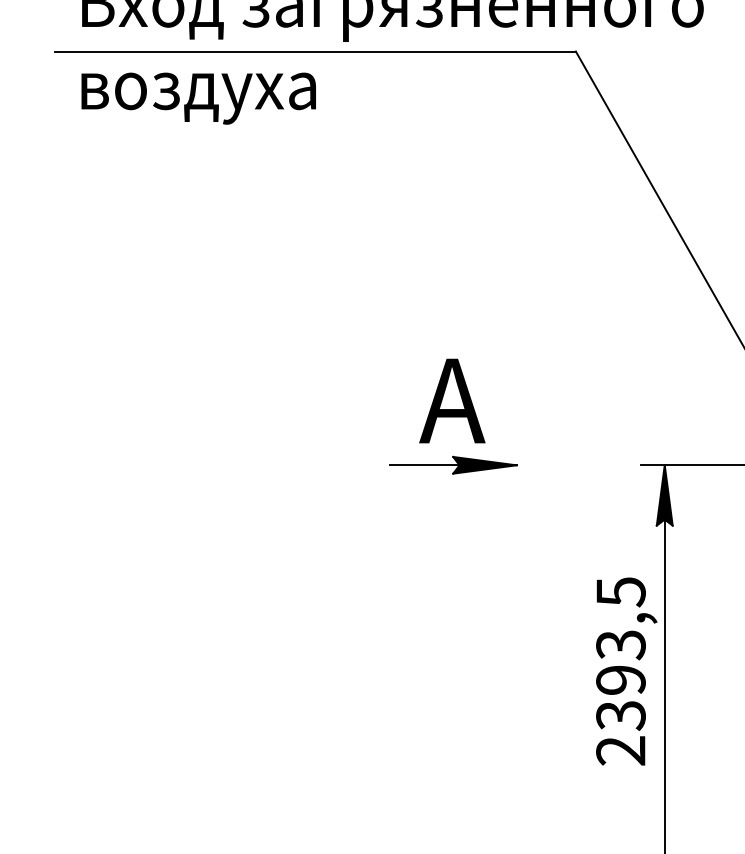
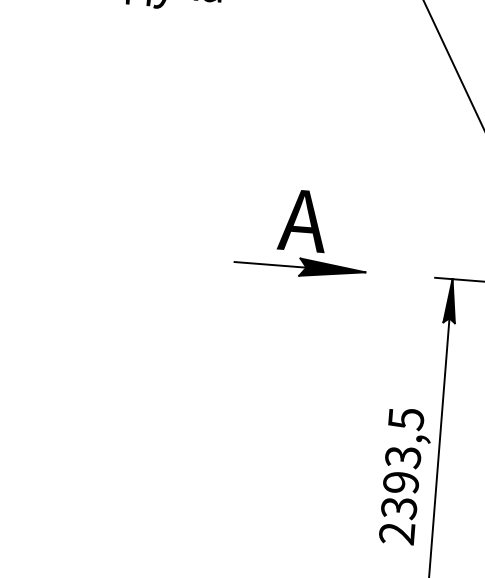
part: (453, 465) -> (300, 267), size x1.43
text: (626, 671) -> (405, 476), moved

